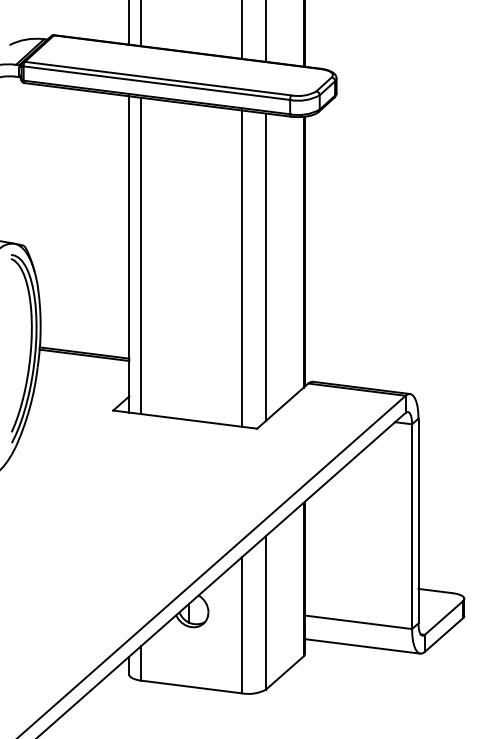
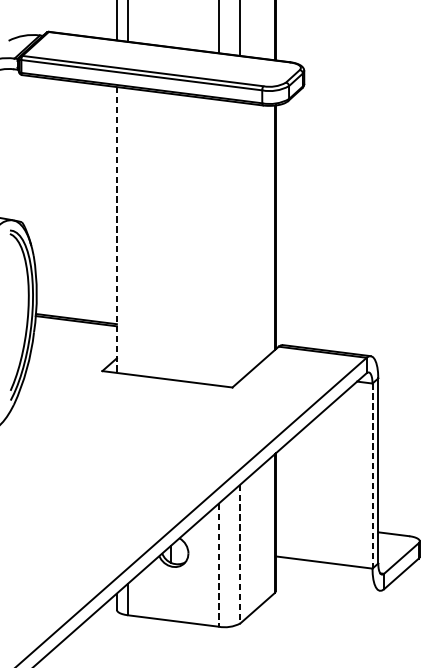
line: (129, 254) -> (117, 230), solid -> dashed
line: (141, 255) -> (127, 230), removed
line: (265, 266) -> (240, 240), removed
line: (241, 268) -> (218, 242), removed
line: (412, 527) -> (372, 476), solid -> dashed
line: (265, 612) -> (240, 553), solid -> dashed
line: (241, 625) -> (218, 565), solid -> dashed
line: (362, 646) -> (327, 584), removed

